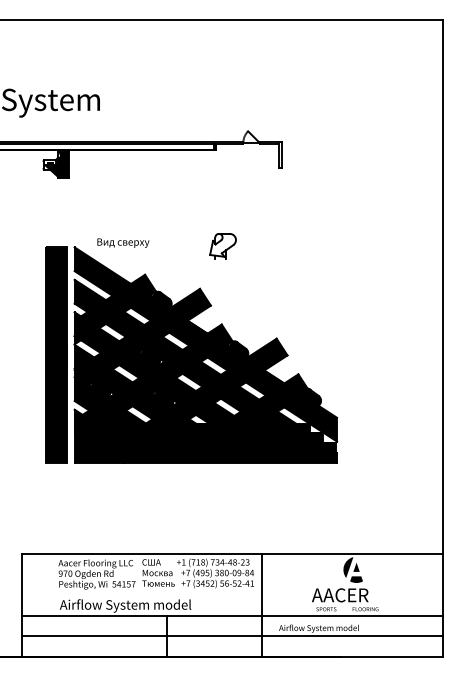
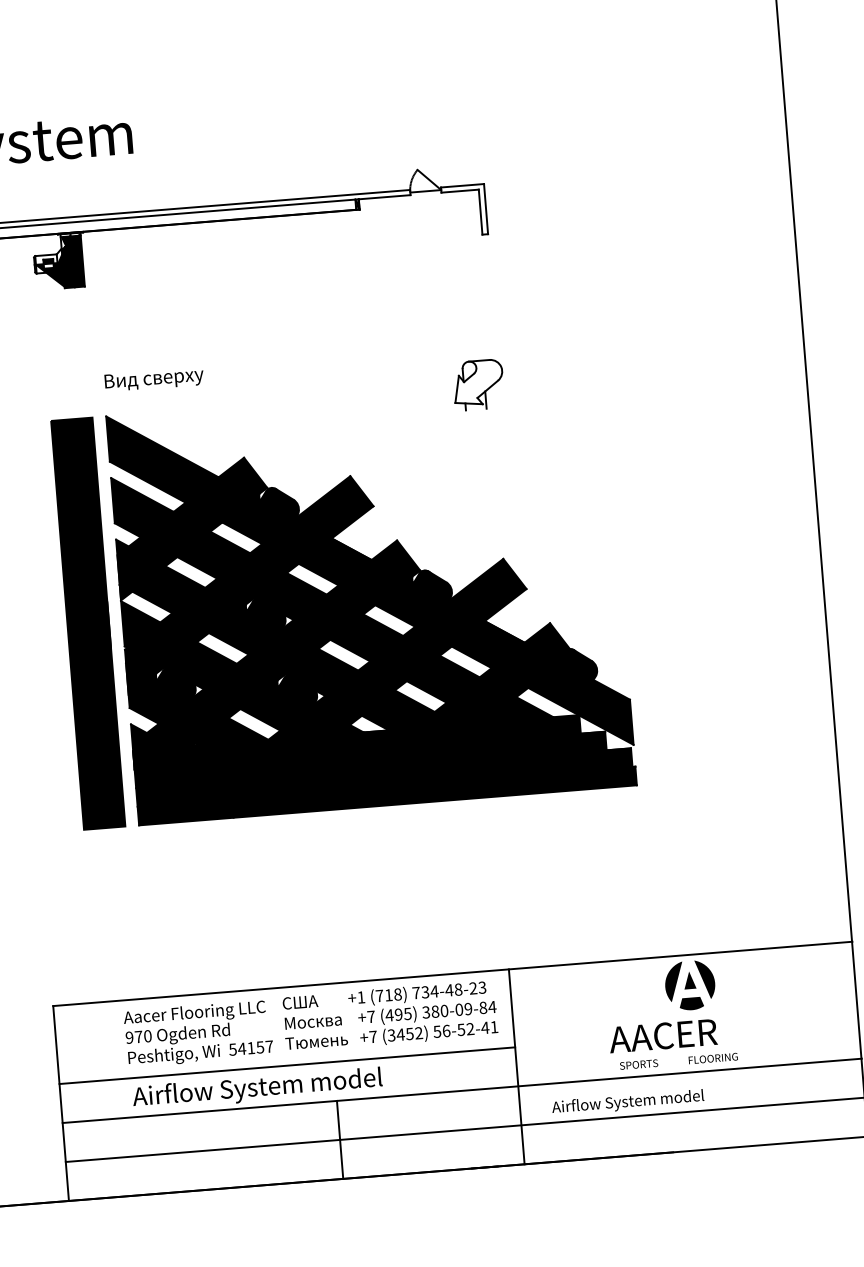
text: (123, 242) -> (154, 378), moved
part: (222, 246) -> (477, 384), moved
fill: (364, 567) -> (704, 979), added
line: (142, 595) -> (288, 1066), added

